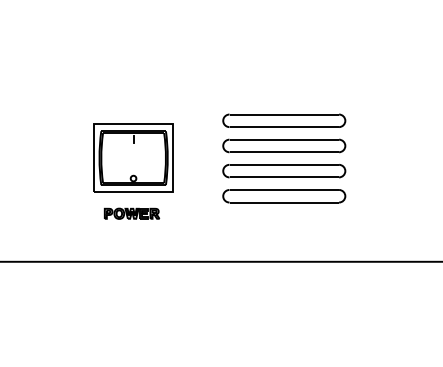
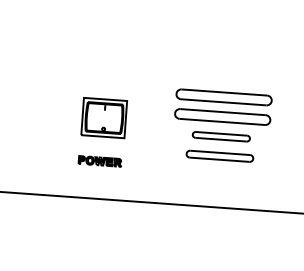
part: (133, 157) -> (104, 117), size x0.7
part: (284, 171) -> (221, 136), size x0.6
part: (284, 196) -> (220, 156), size x0.7

